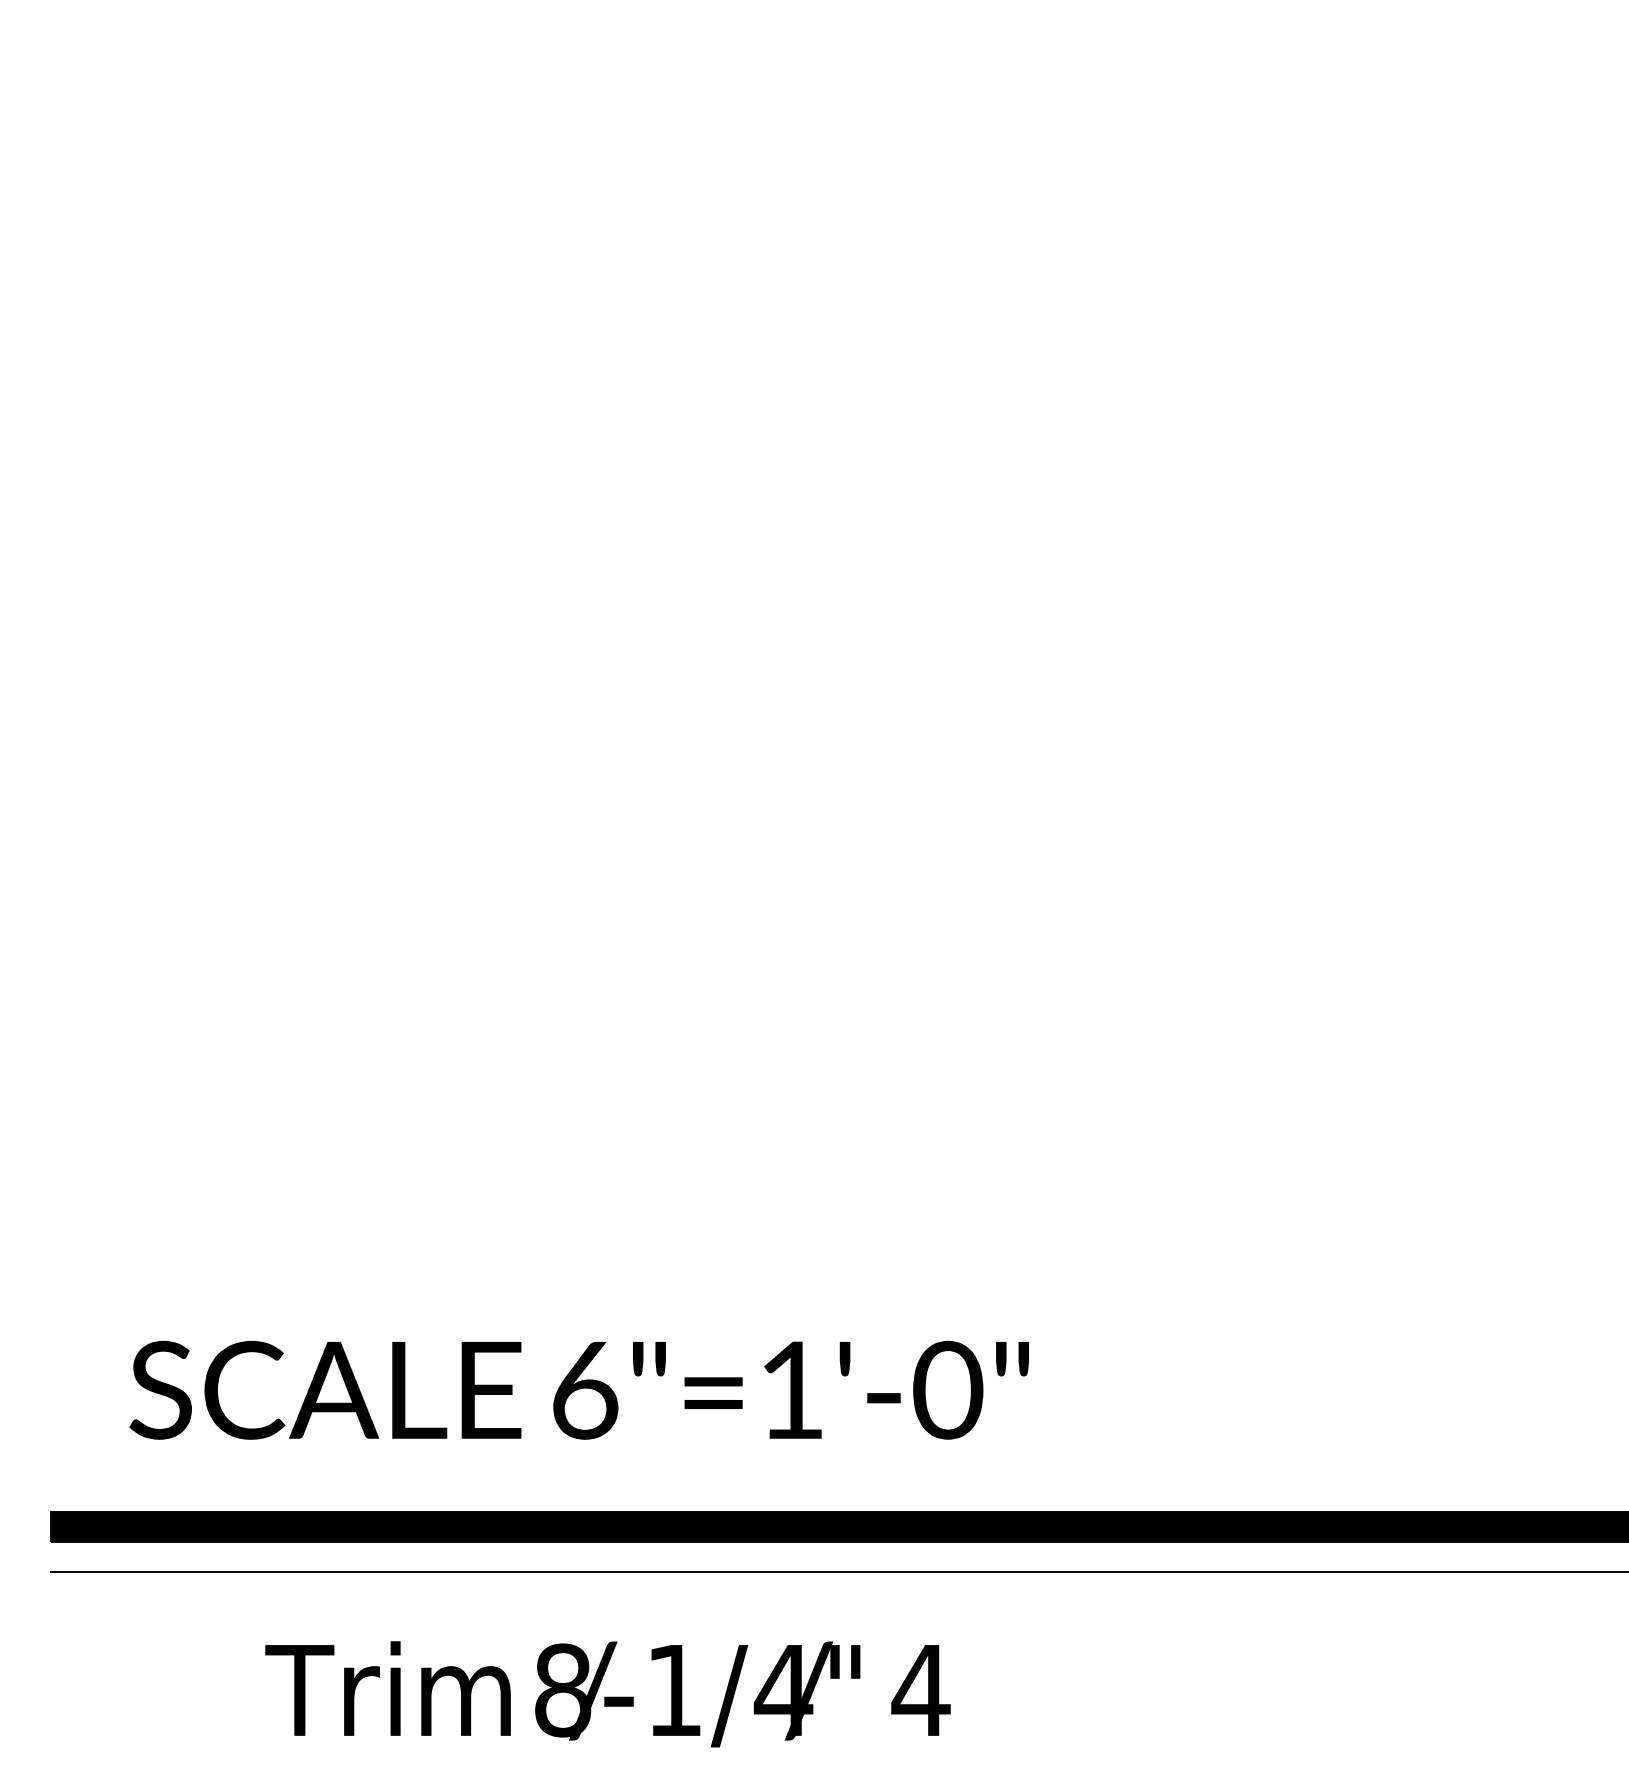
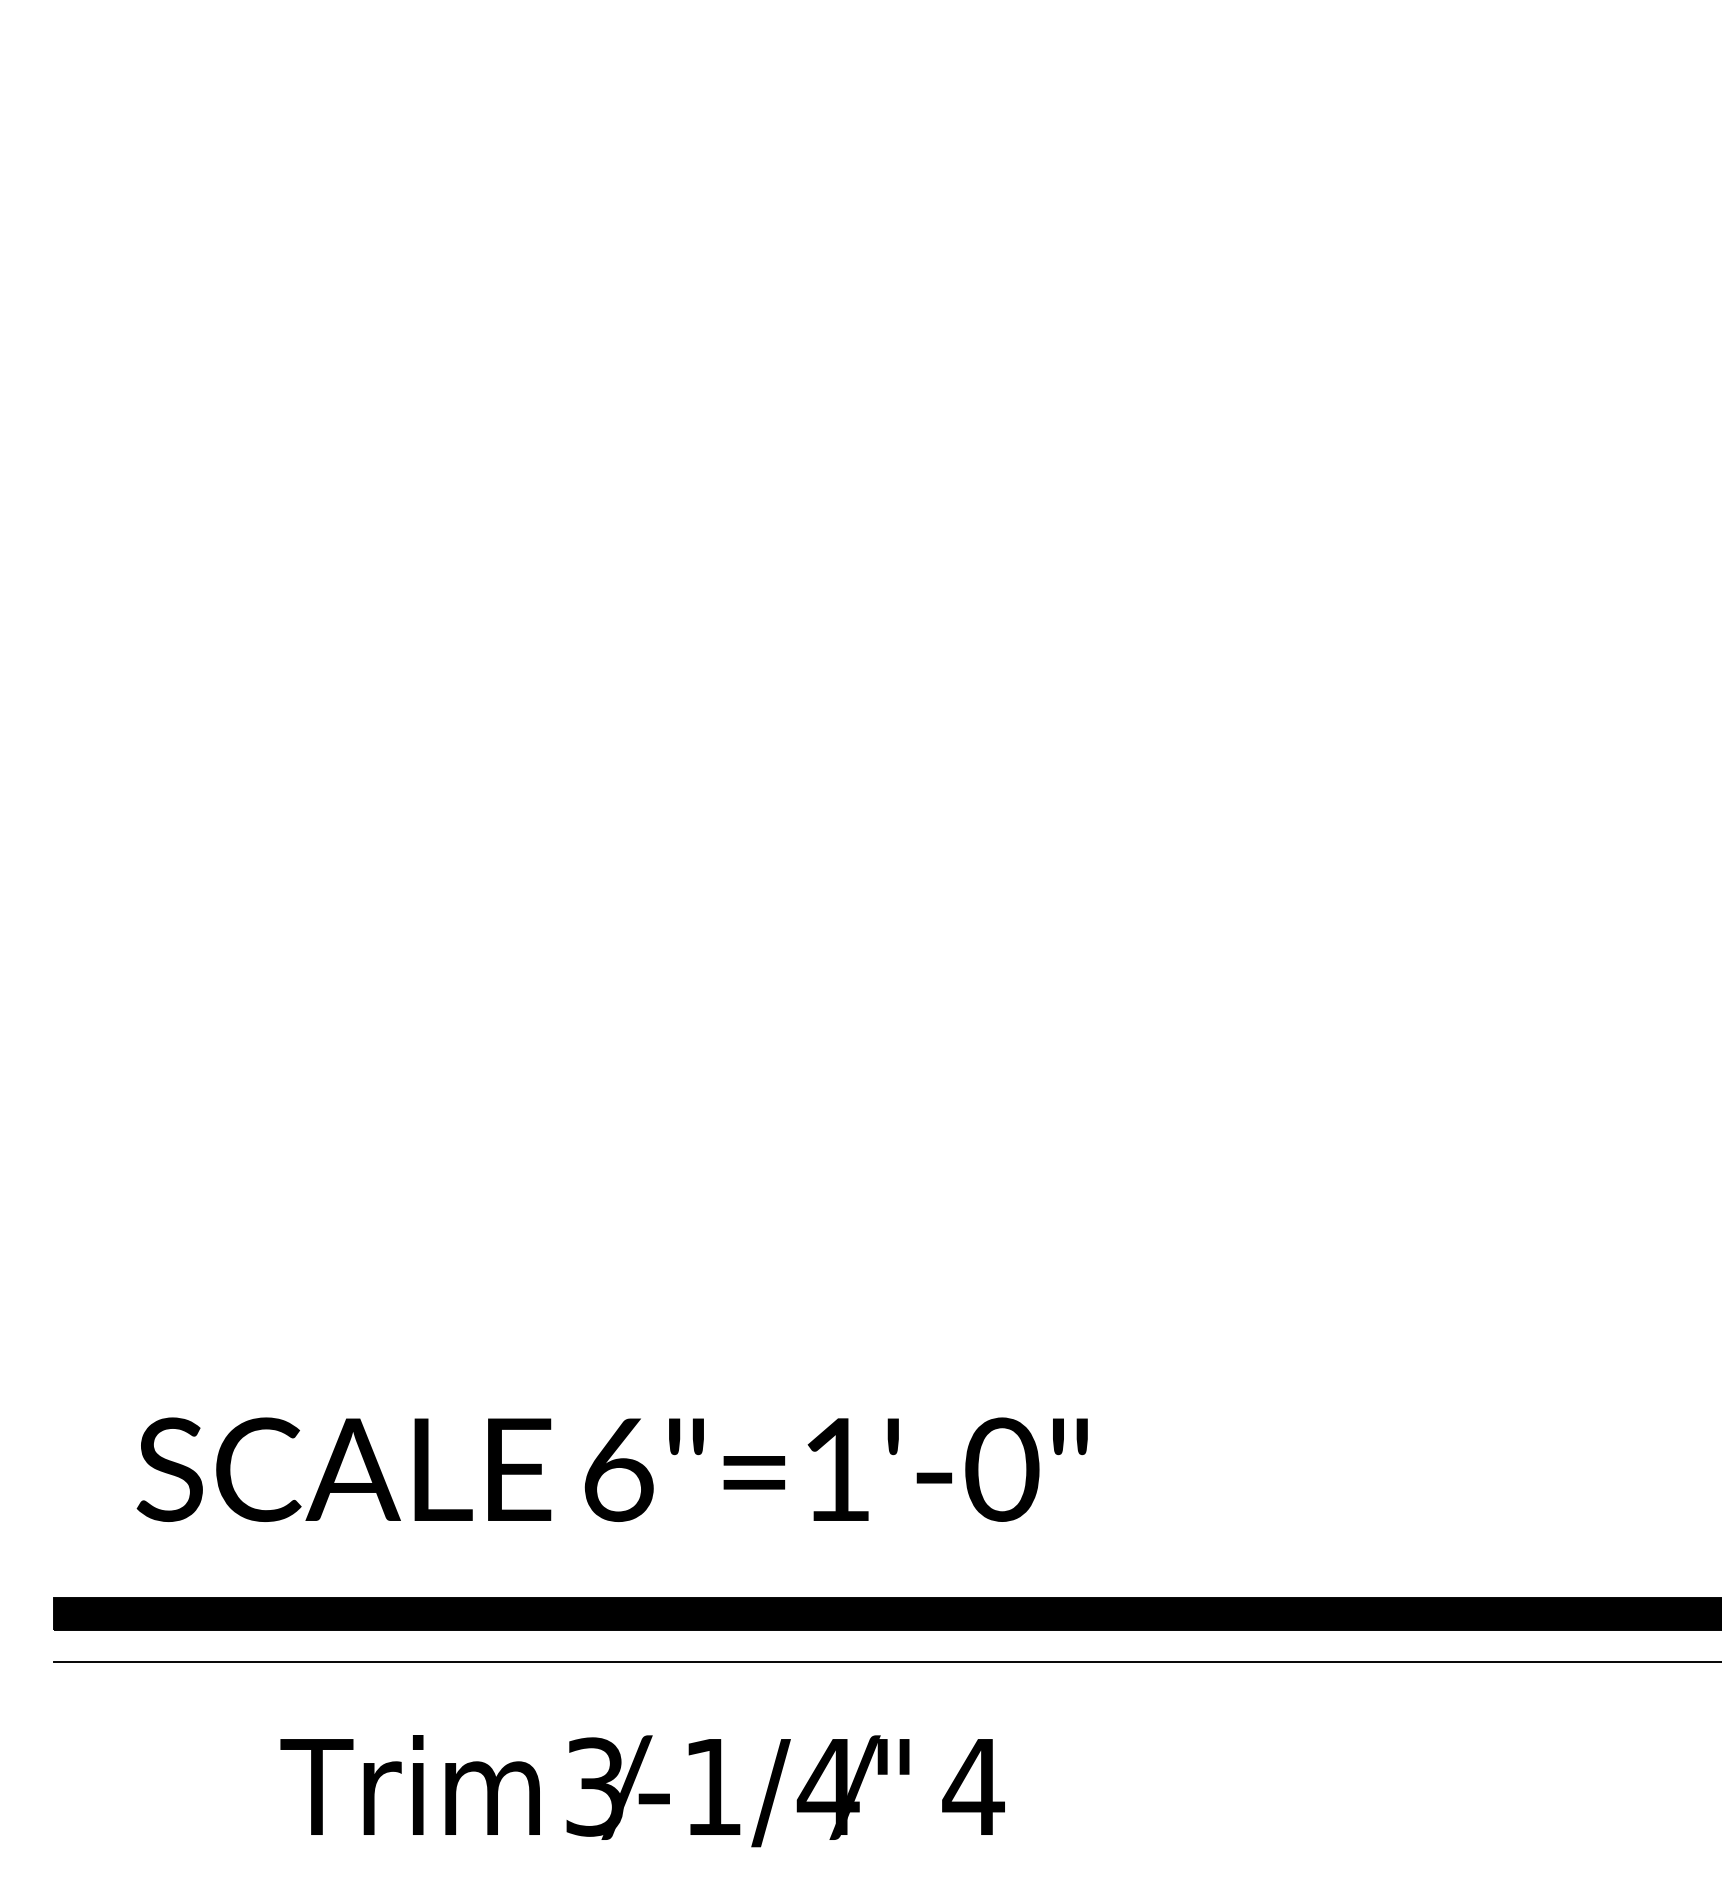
text: (562, 1689) -> (594, 1786), 8-1/4" -> 3-1/4"

